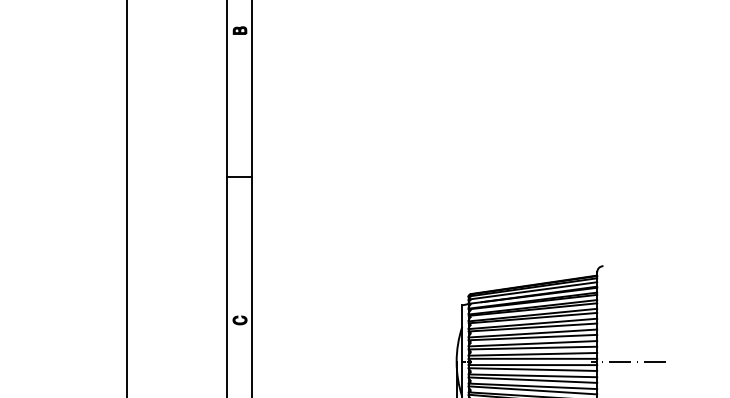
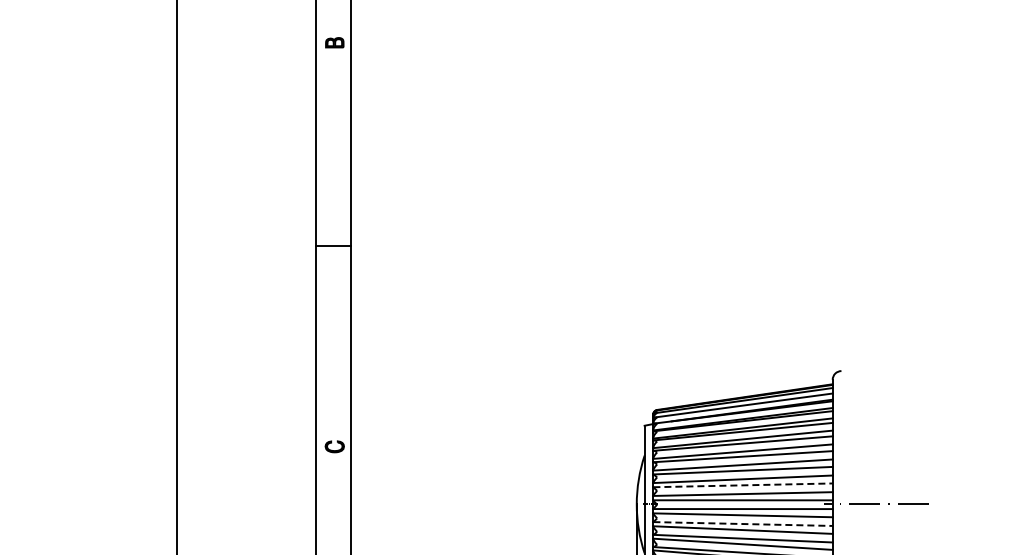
line: (533, 348) -> (743, 485), solid -> dashed
line: (533, 376) -> (743, 524), solid -> dashed

